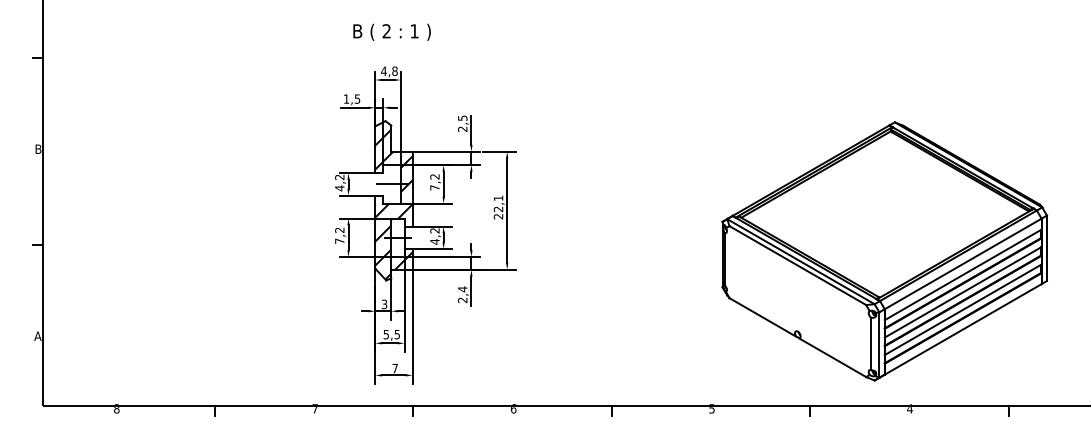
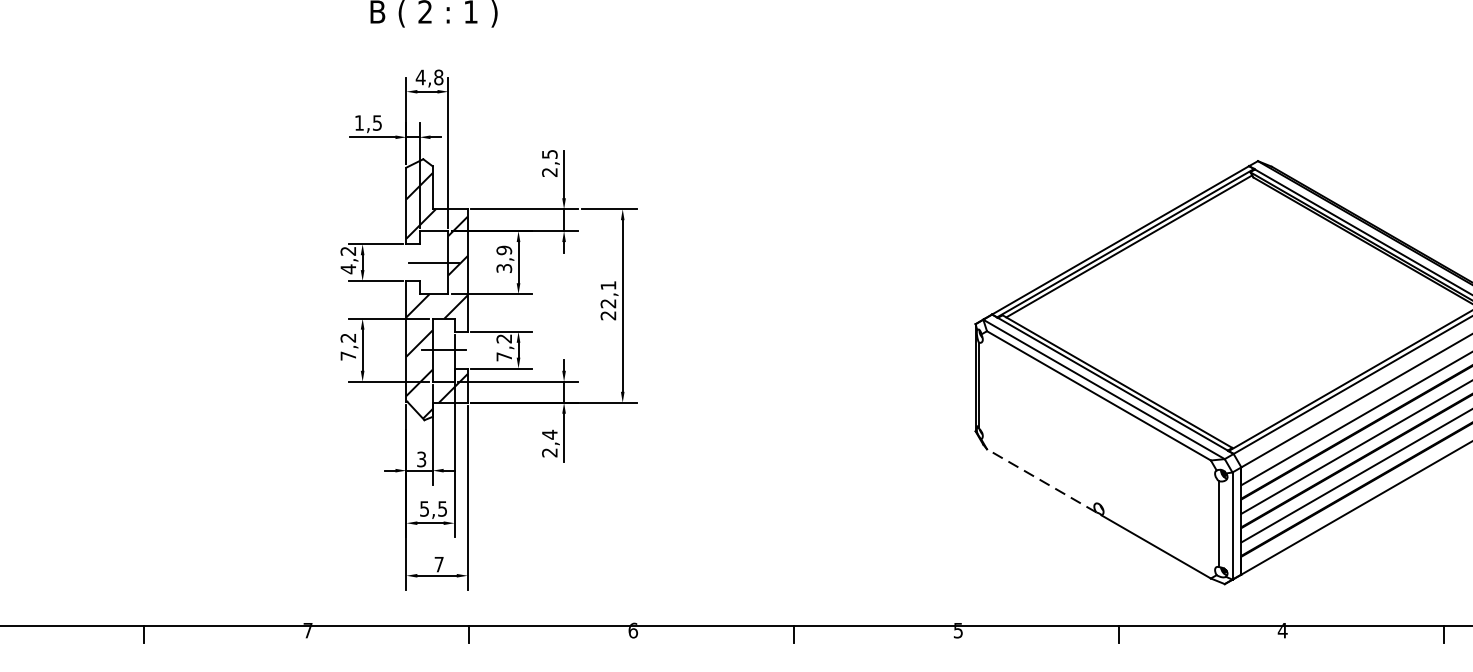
text: (434, 182) -> (503, 259), 7,2 -> 3,9
text: (434, 241) -> (503, 356), 4,2 -> 7,2
line: (762, 317) -> (1041, 480), solid -> dashed

